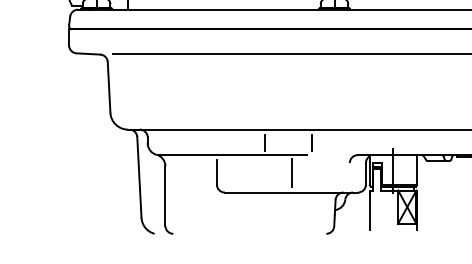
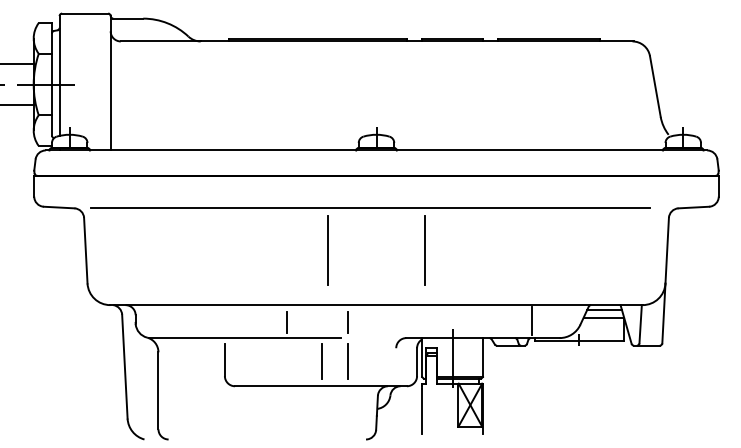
line: (297, 87) -> (328, 250), added
line: (371, 87) -> (424, 250), added
line: (455, 142) -> (532, 321), added
line: (312, 173) -> (347, 361), added

